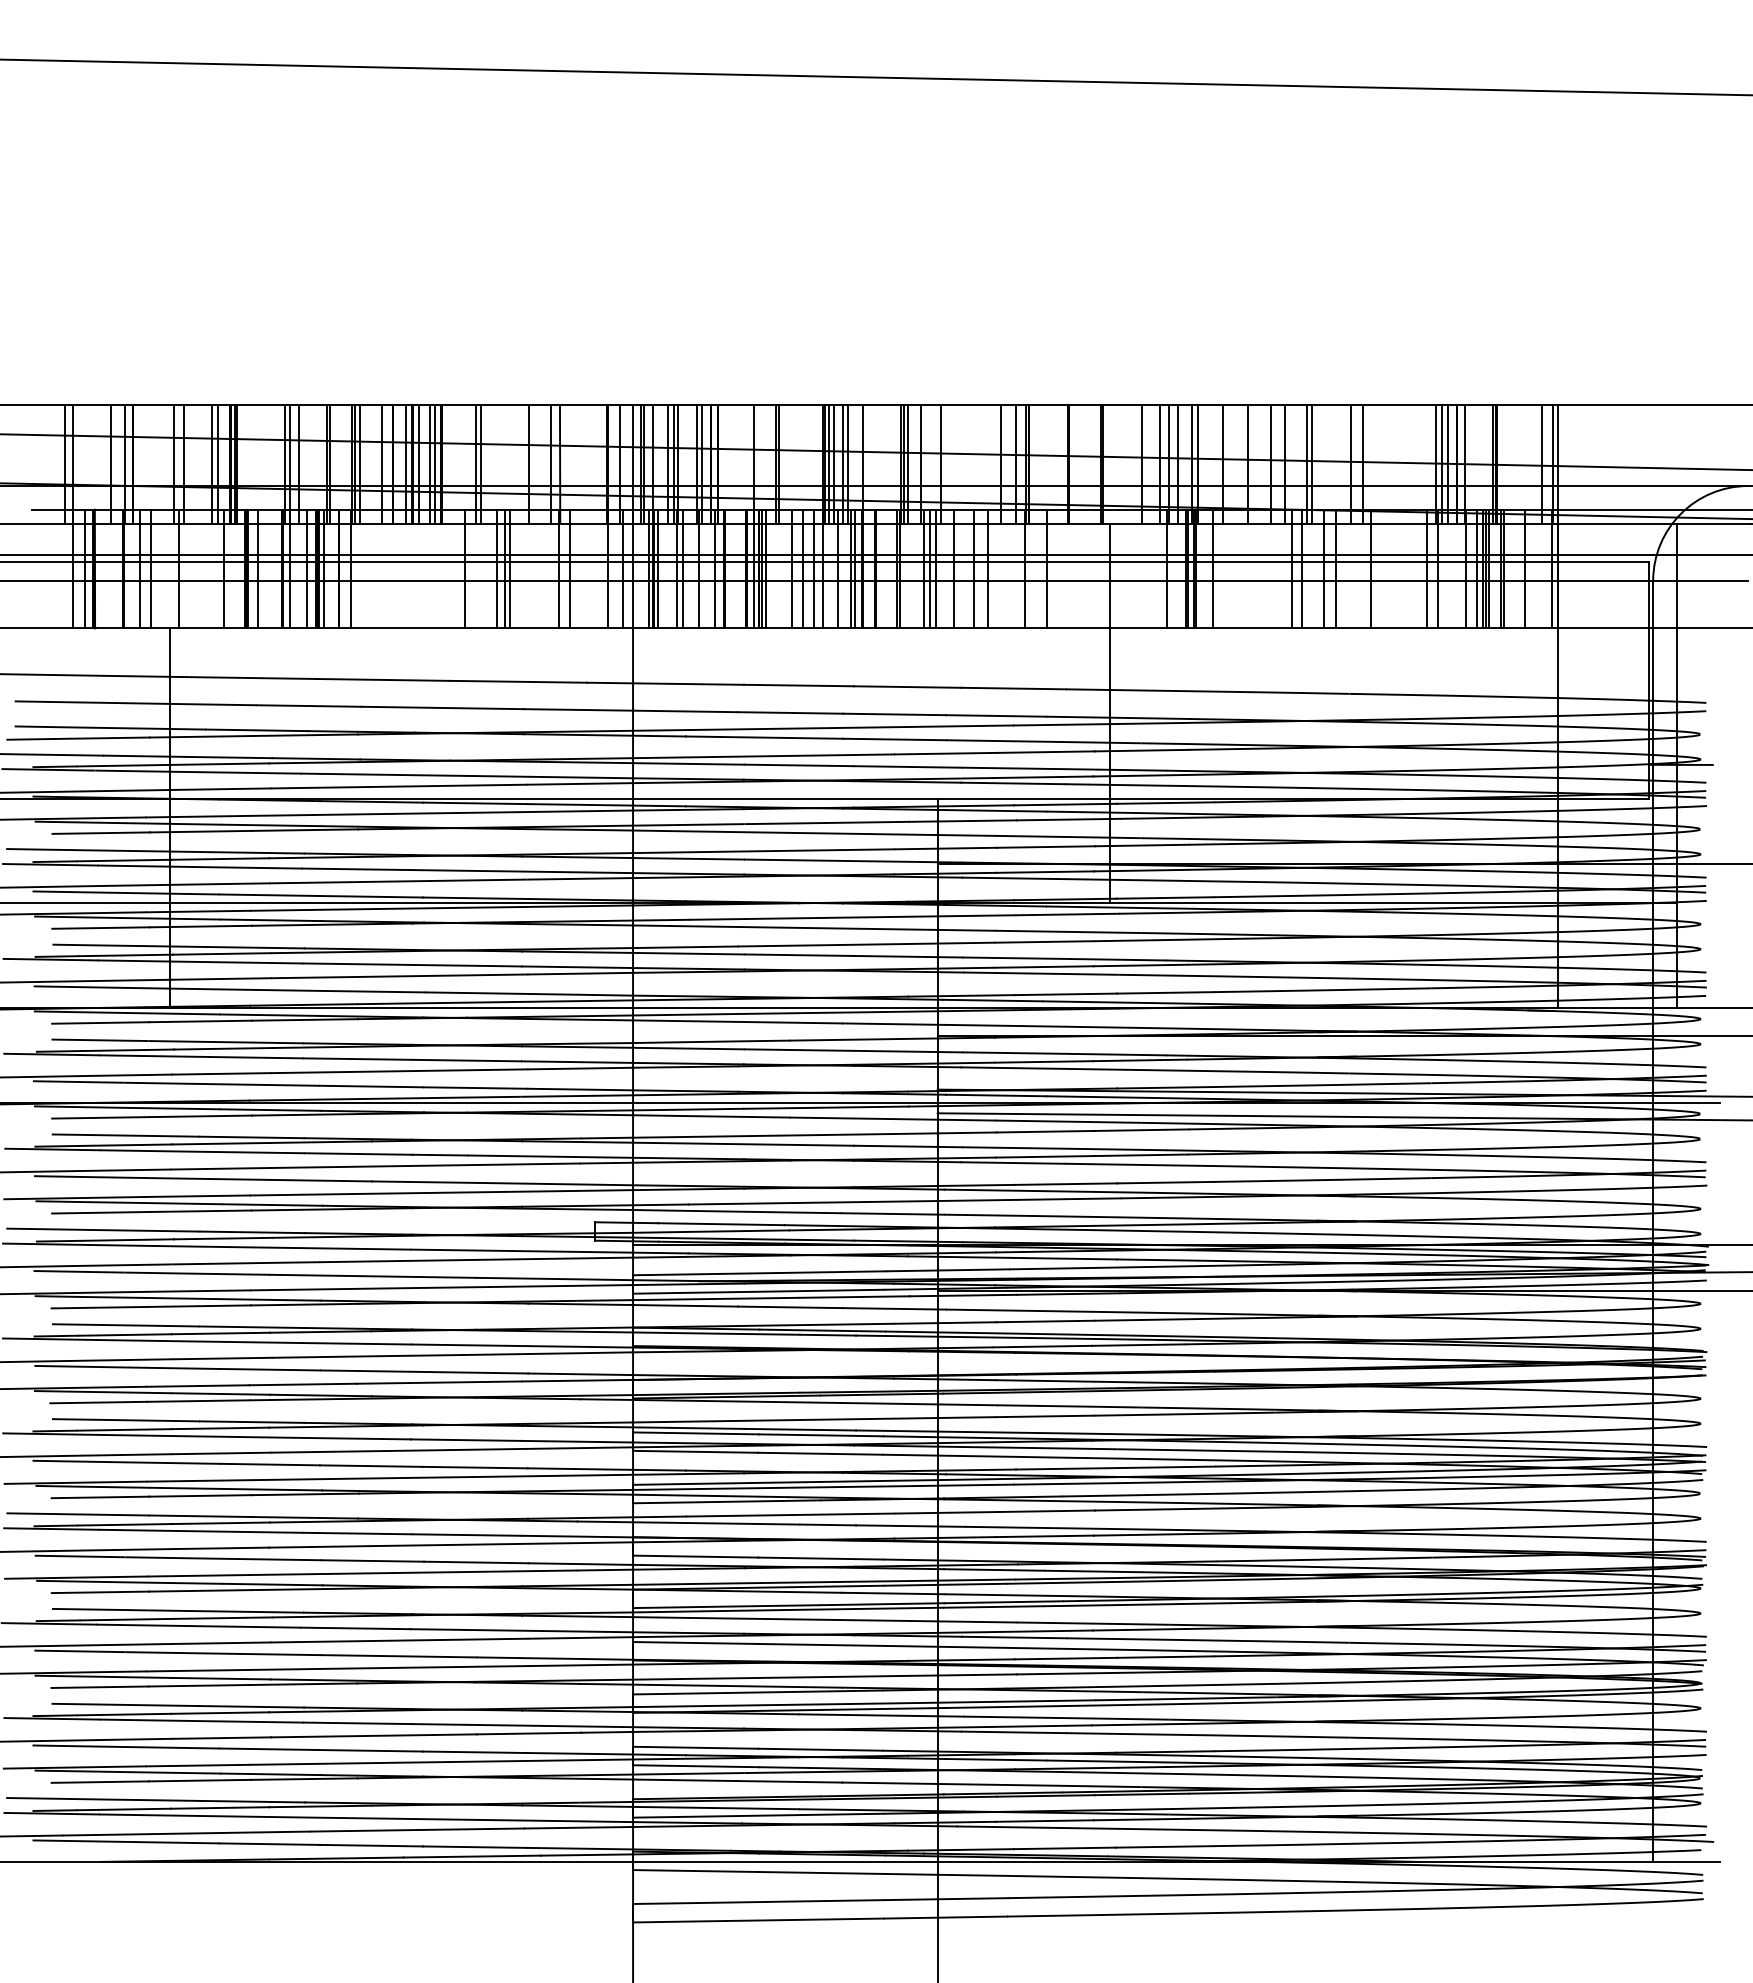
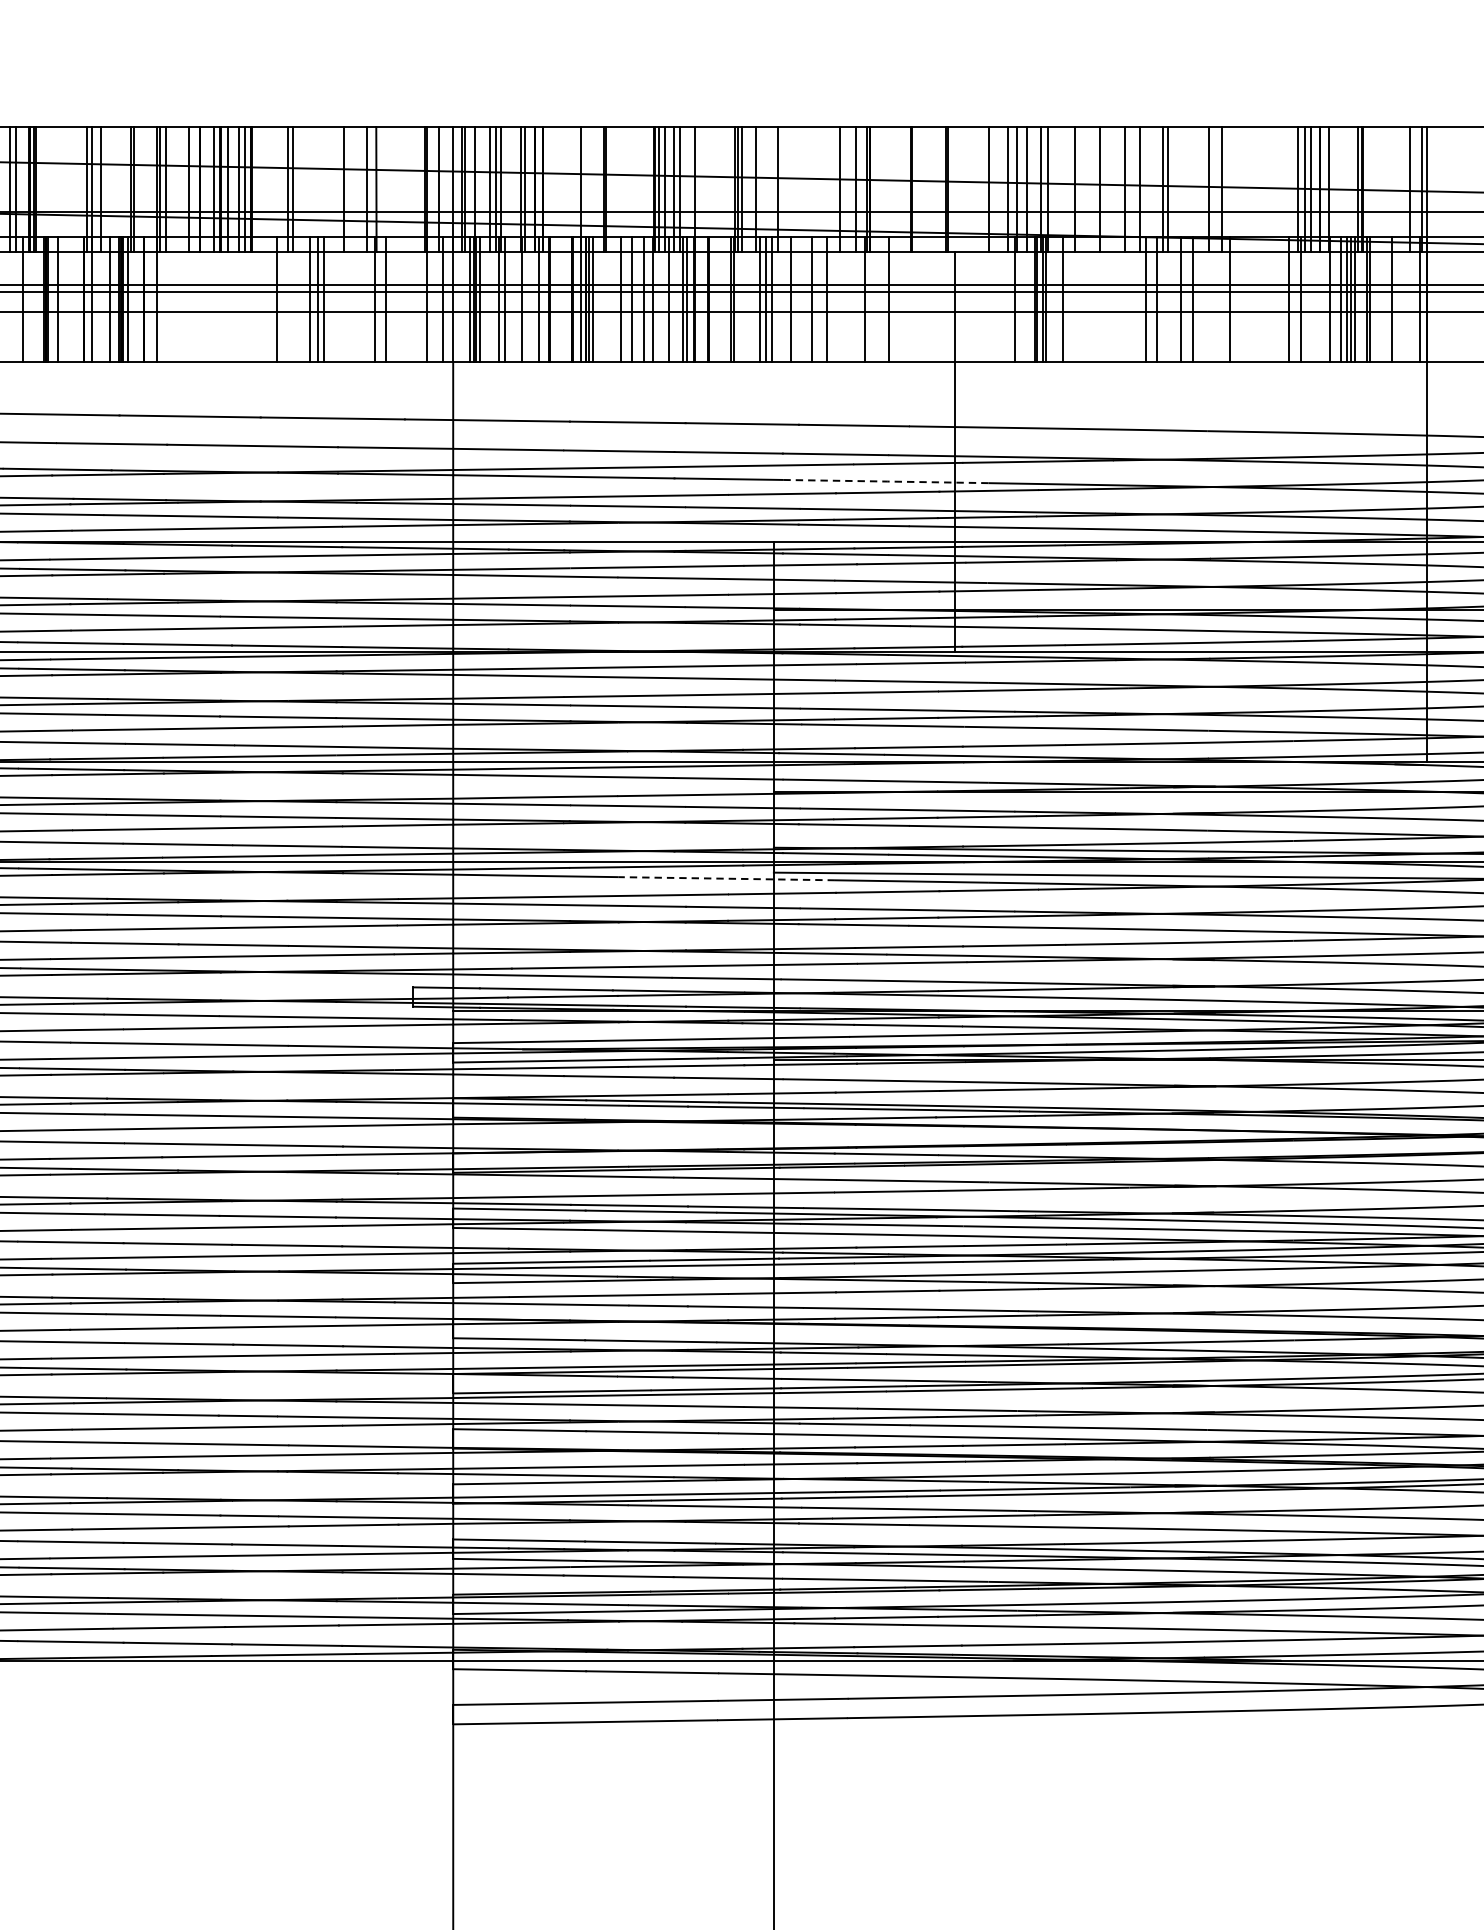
line: (1044, 741) -> (886, 481), solid -> dashed
line: (893, 1119) -> (727, 879), solid -> dashed

